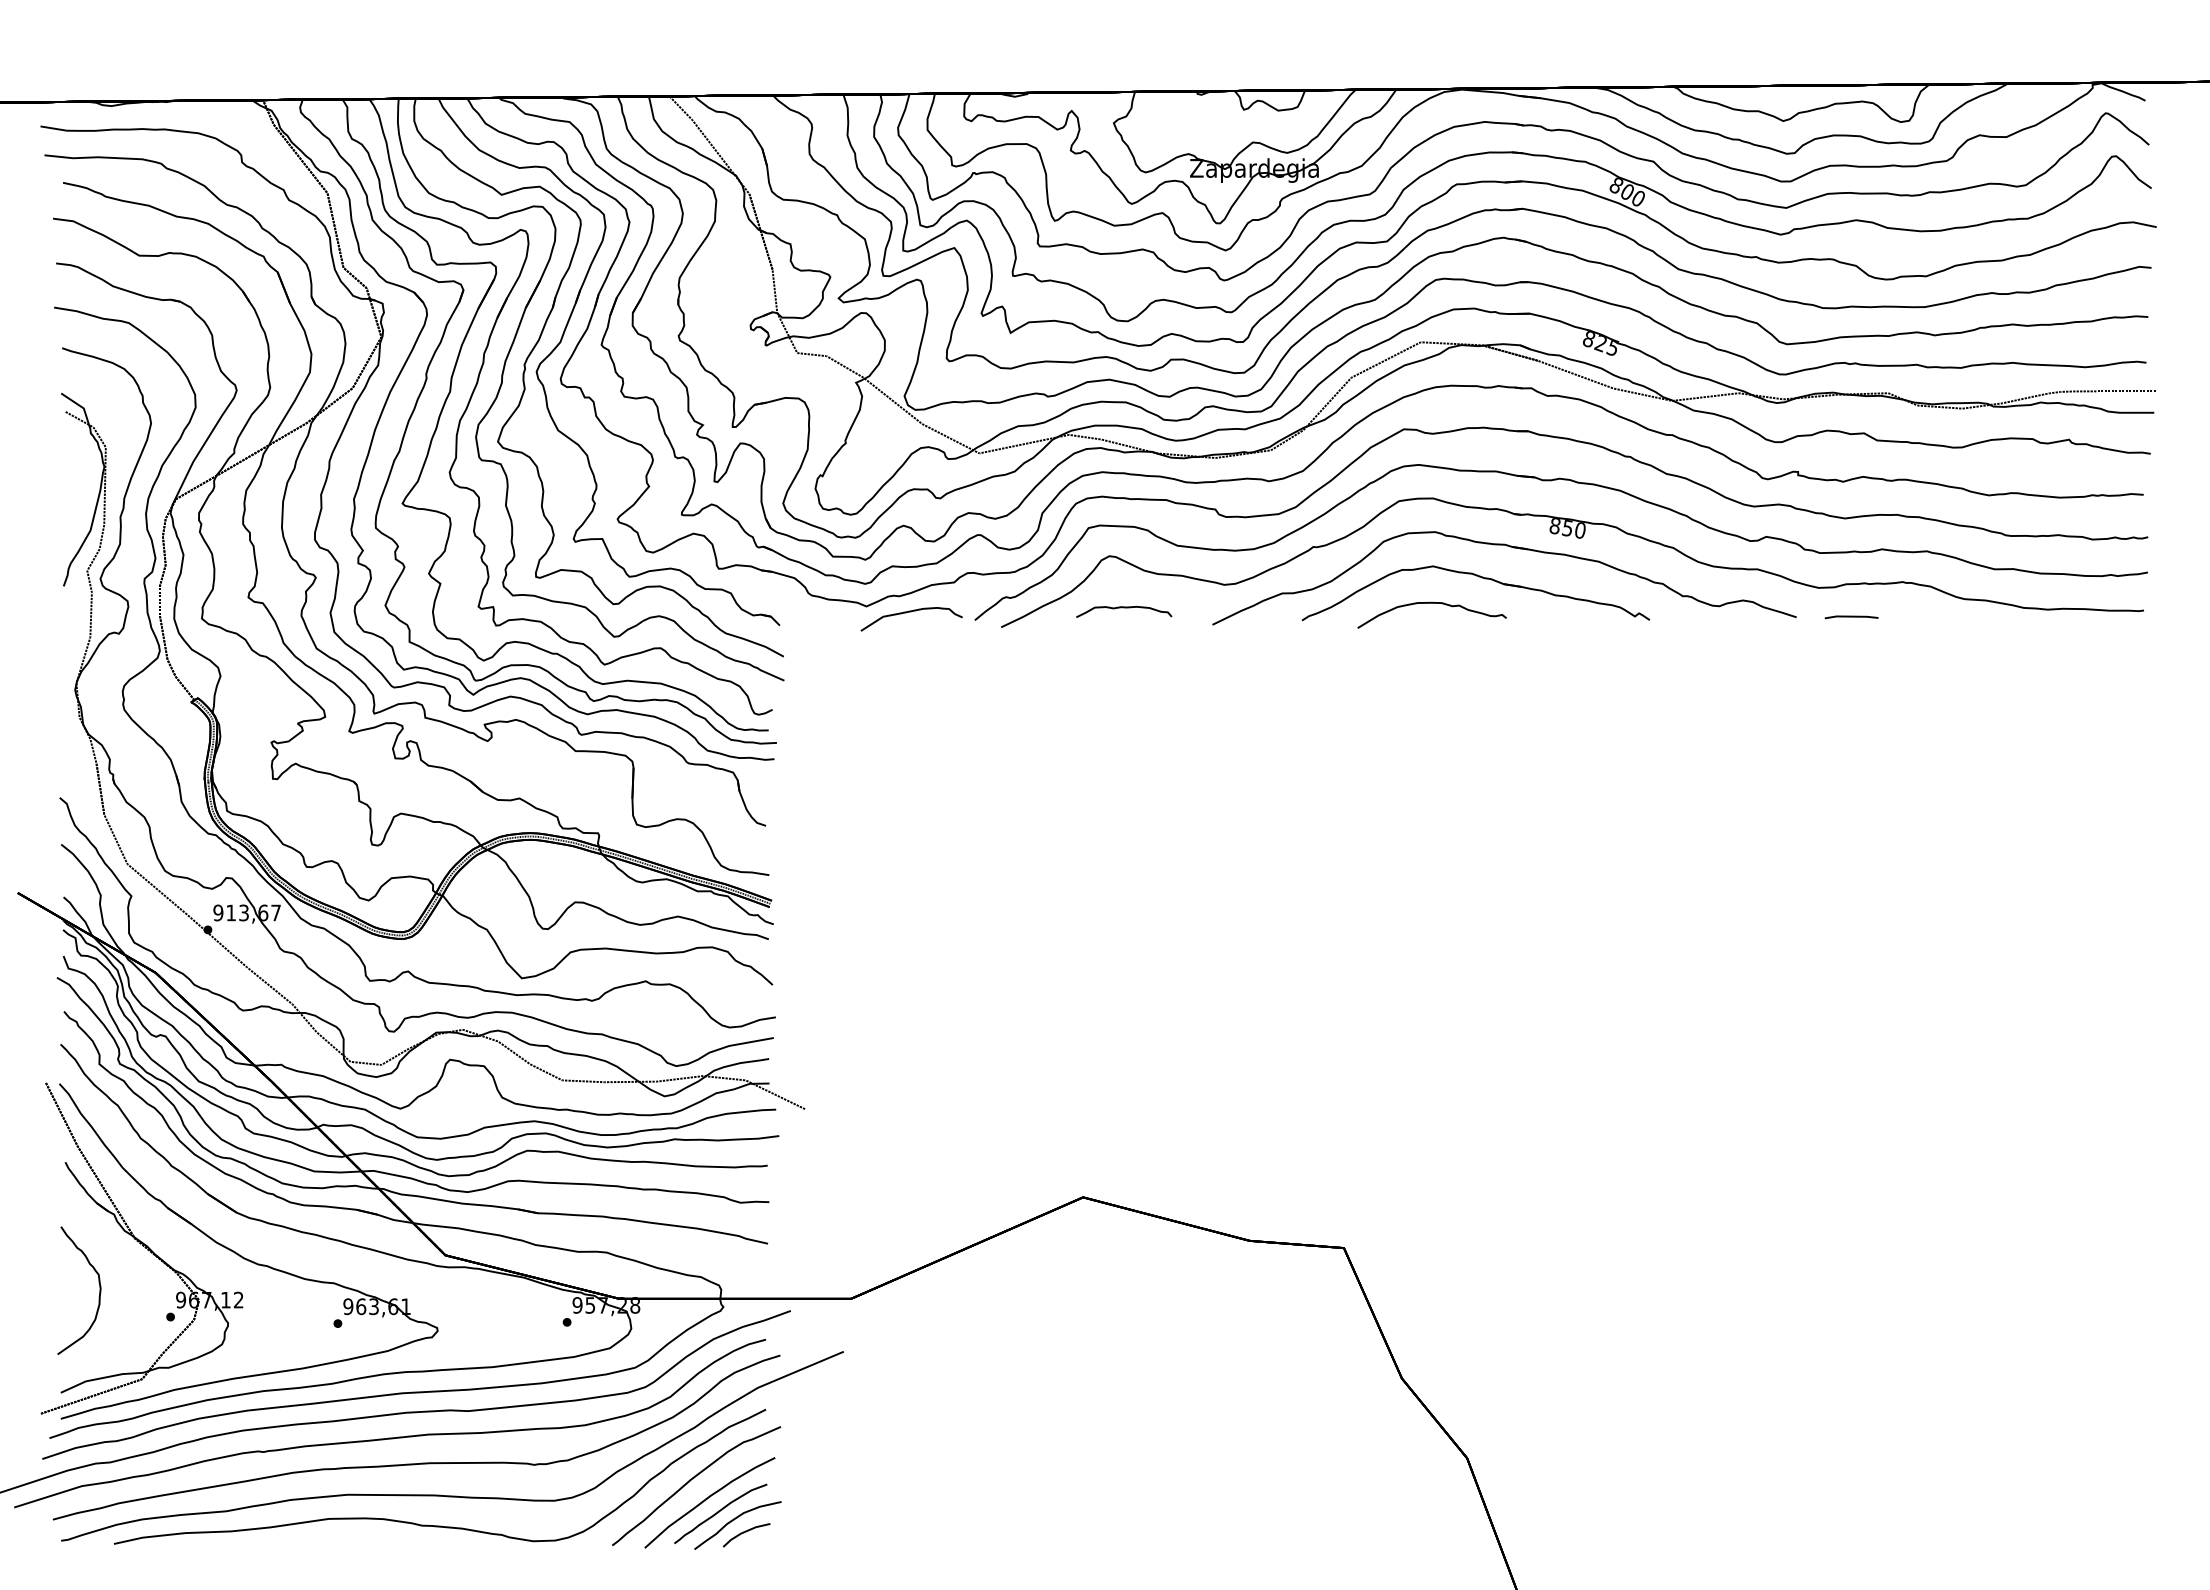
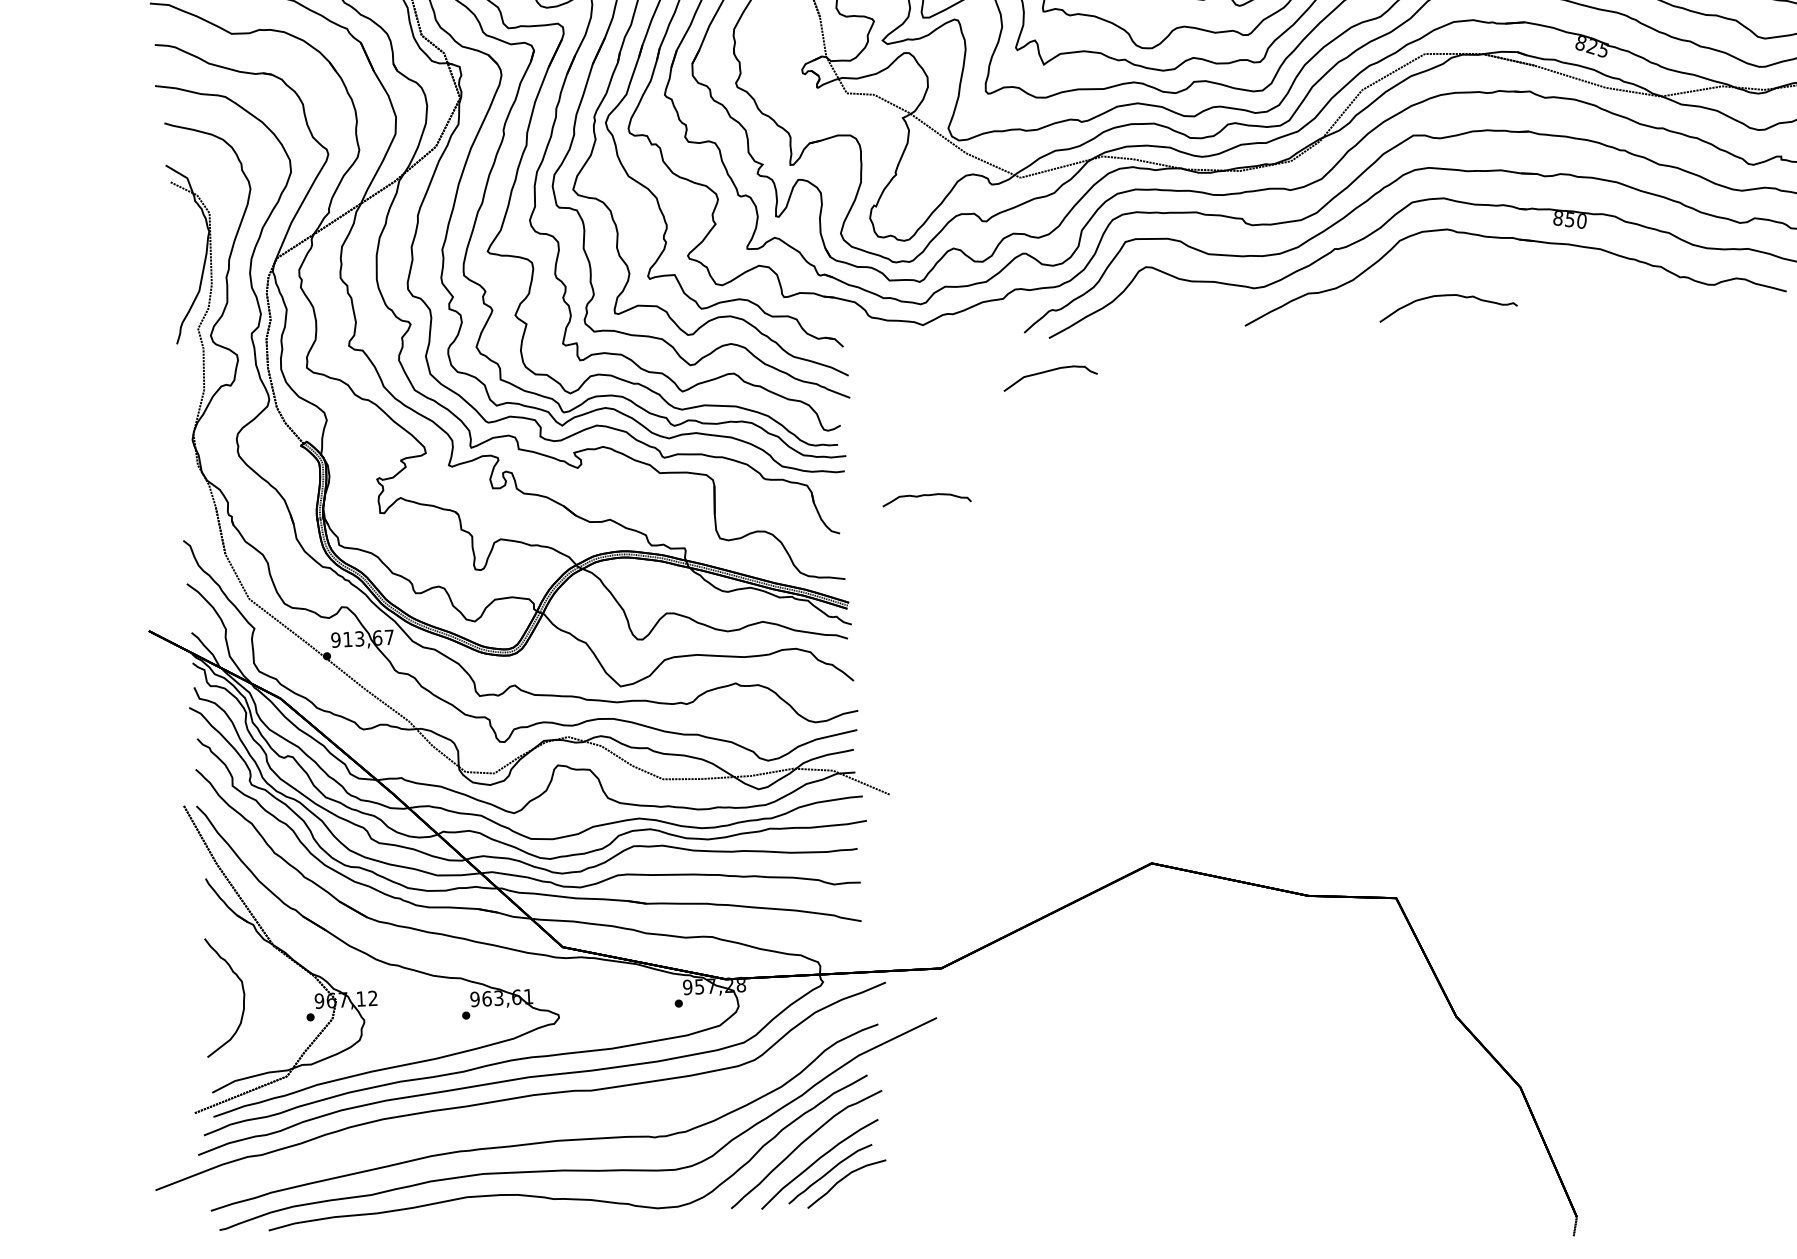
part: (1481, 578) -> (1492, 270), removed
curve: (1124, 608) -> (927, 496), moved
curve: (911, 612) -> (1050, 371), moved
part: (390, 1437) -> (520, 1118), removed
line: (744, 1533) -> (853, 1191), removed

